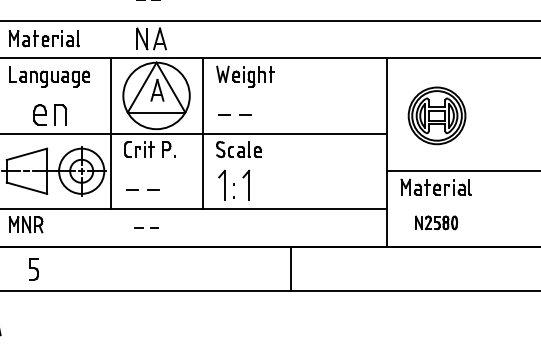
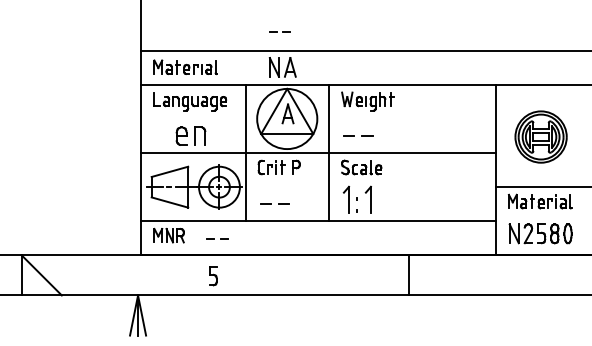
part: (436, 222) -> (540, 233), size x1.67
line: (143, 227) -> (214, 238), moved
part: (34, 269) -> (213, 276), moved

